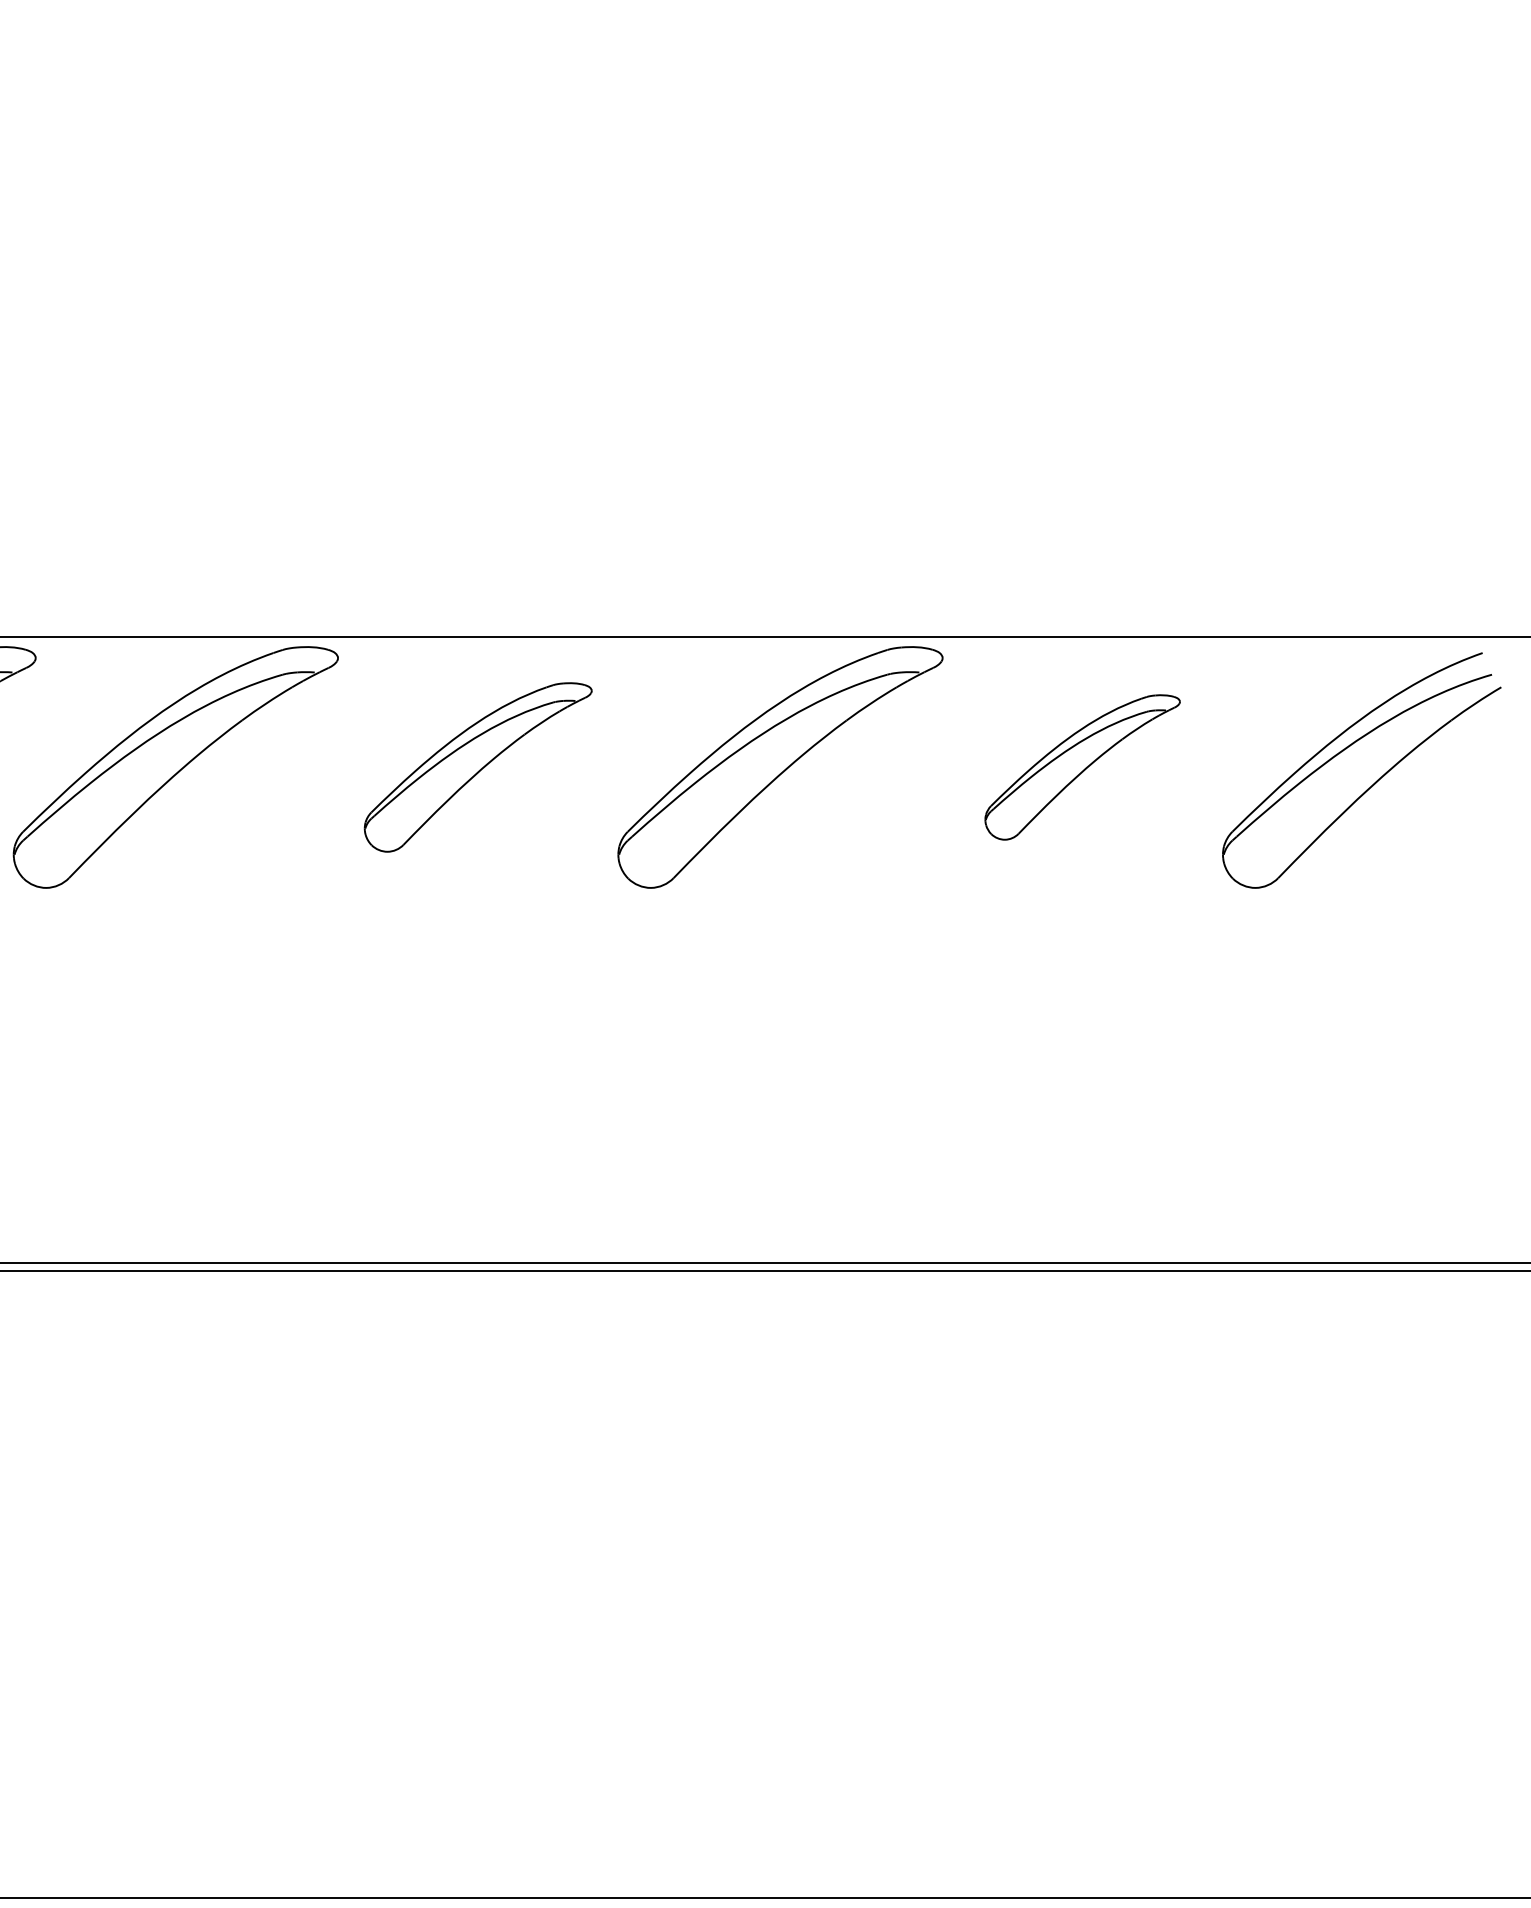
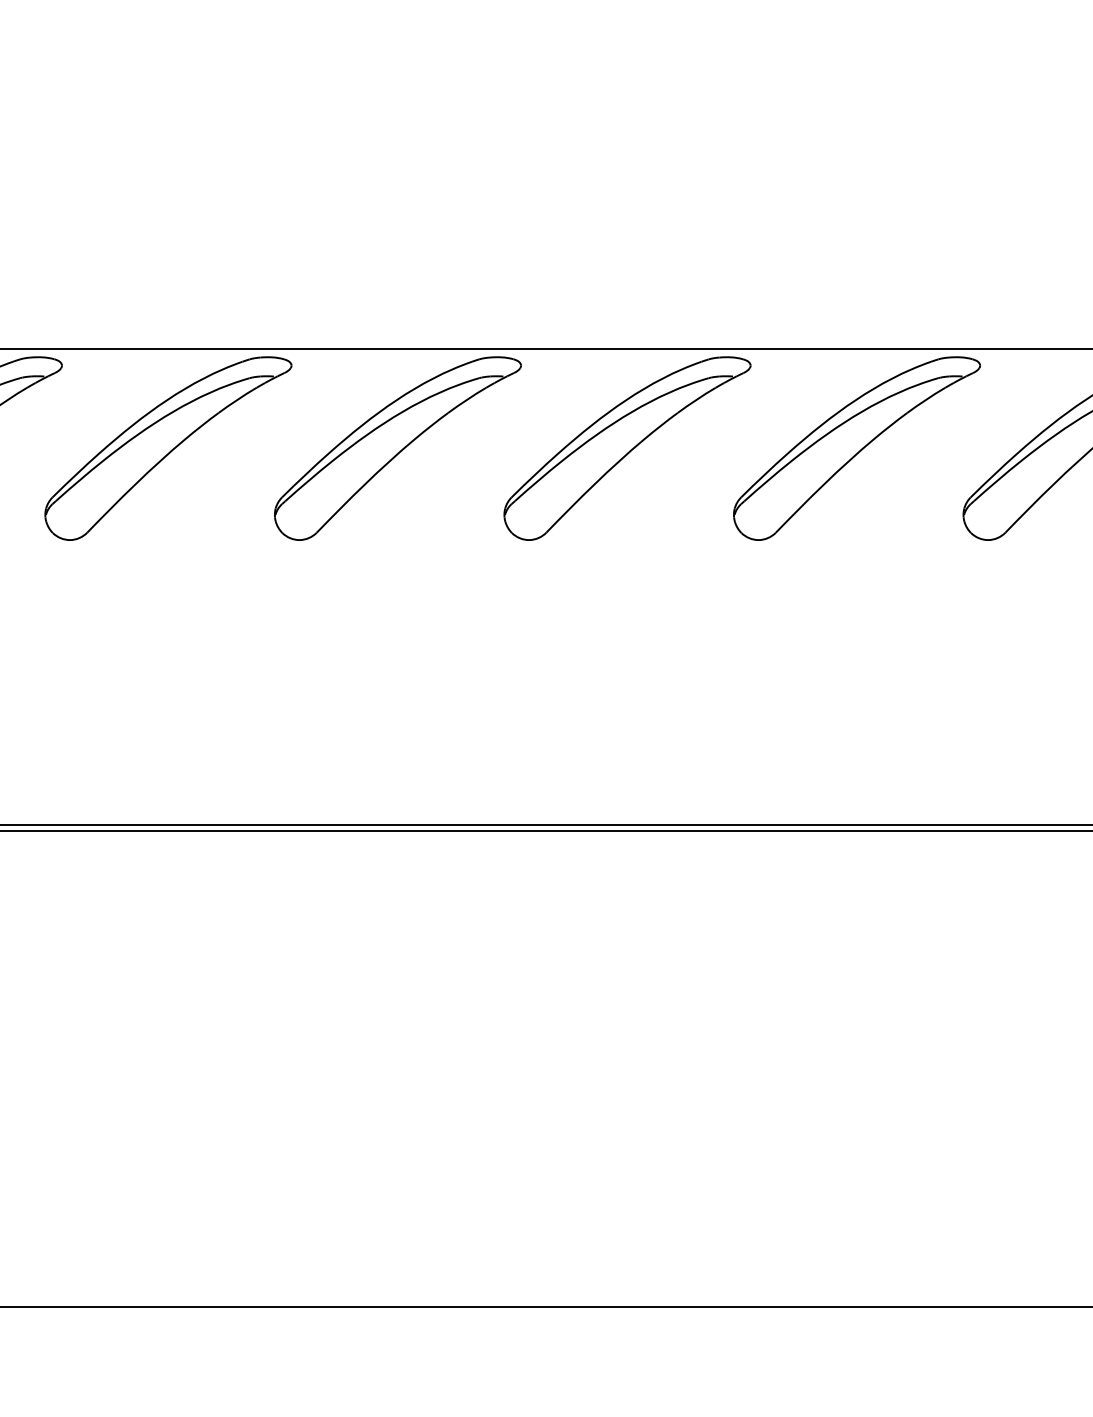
part: (478, 767) -> (398, 448), size x1.43
part: (1082, 767) -> (856, 448), size x1.67

